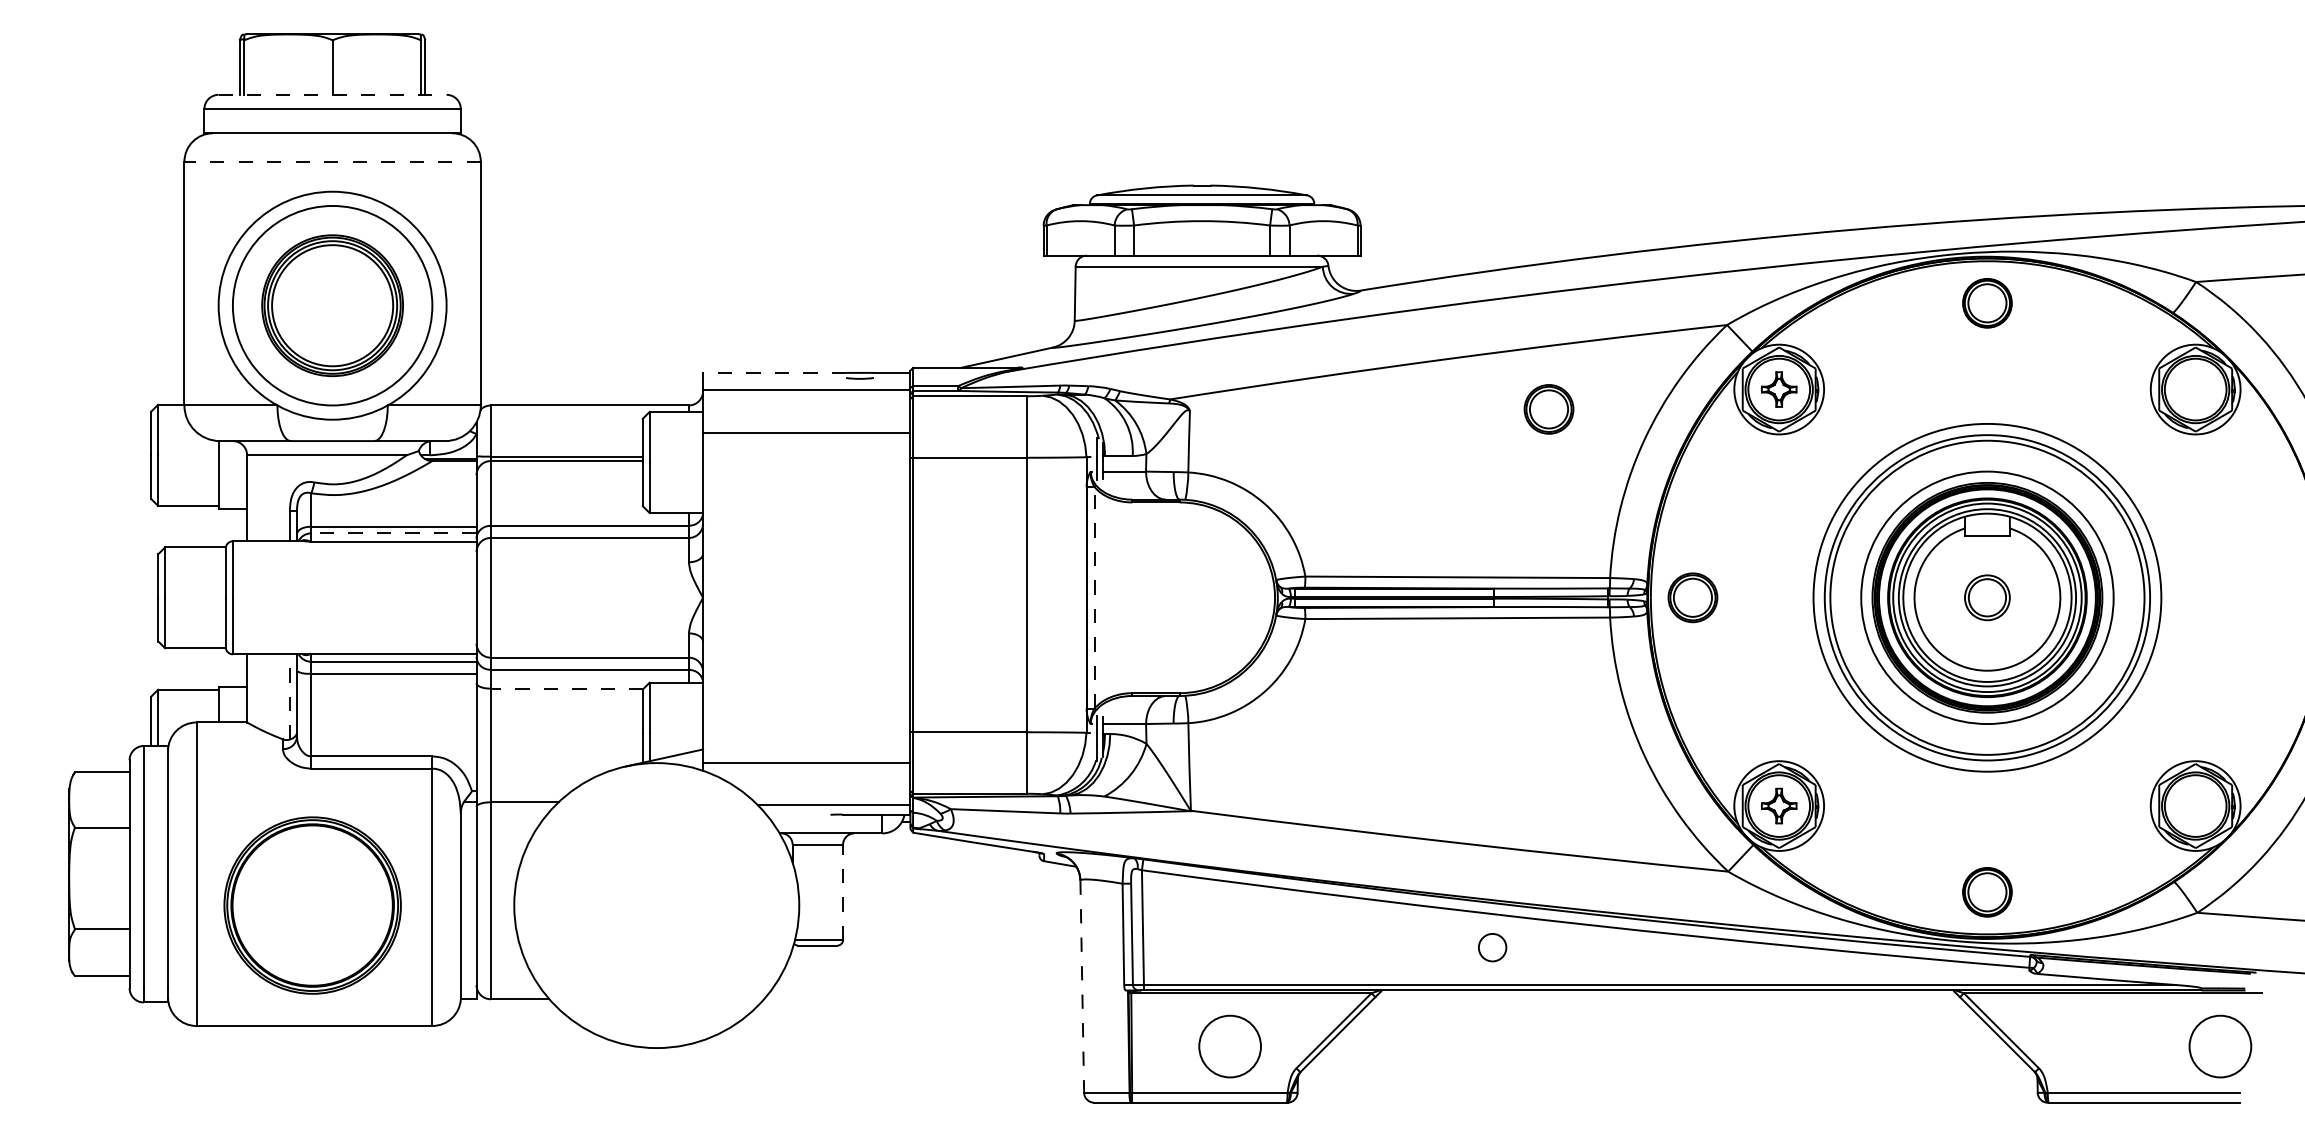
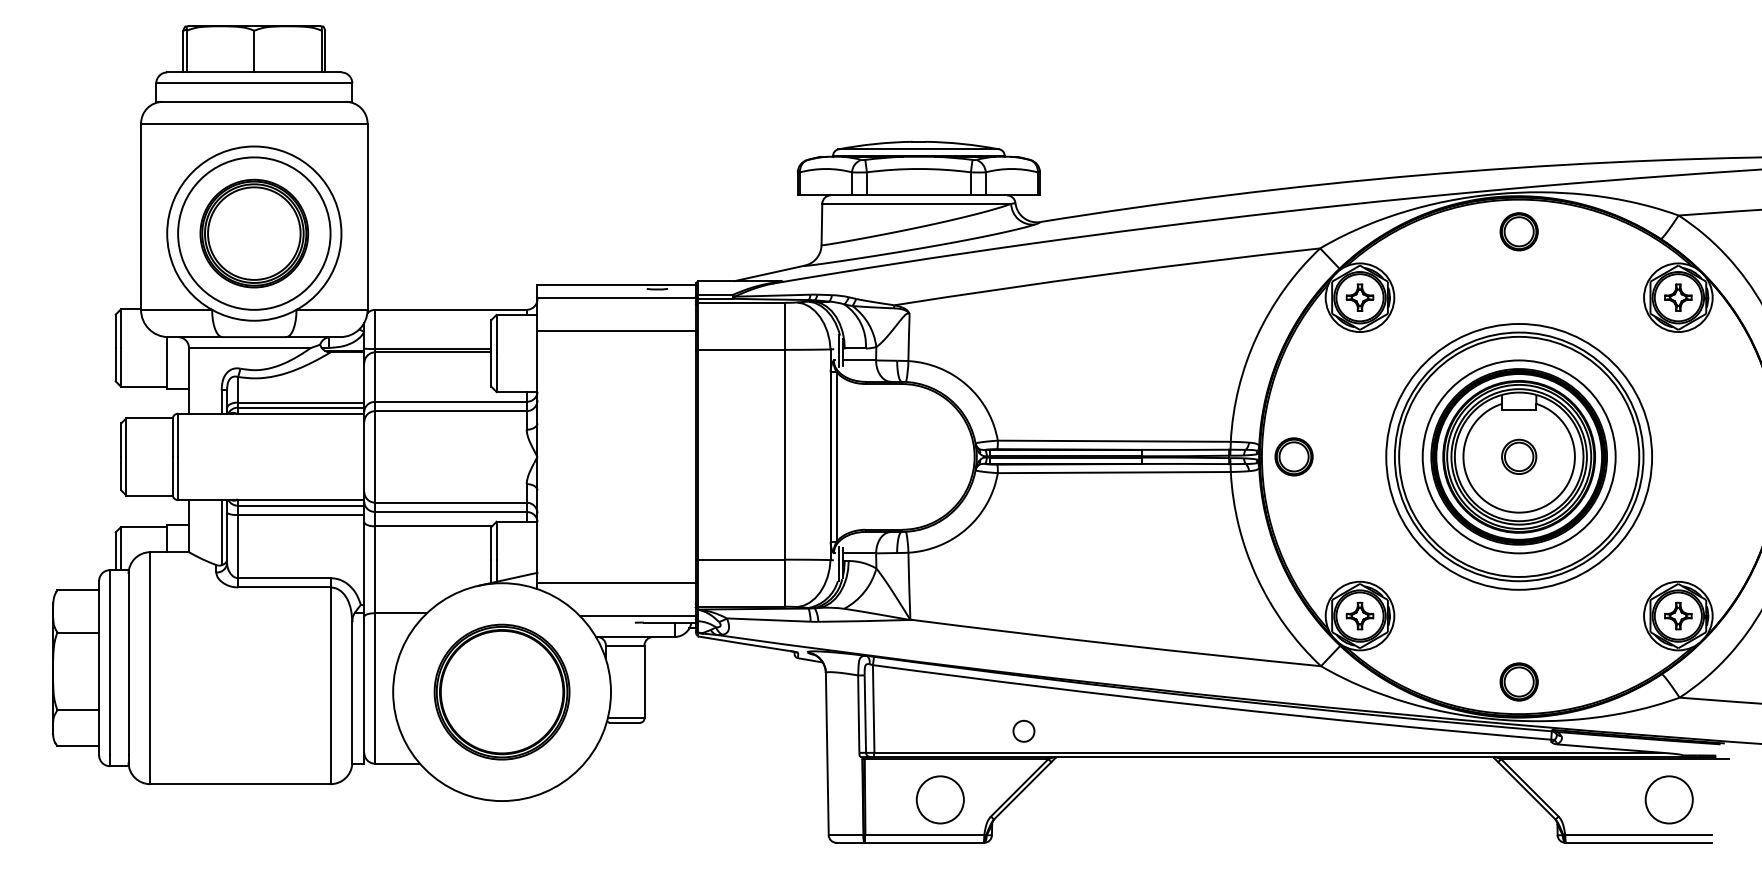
line: (332, 94) -> (254, 72), dashed -> solid
line: (331, 161) -> (253, 123), dashed -> solid
line: (775, 372) -> (592, 284), dashed -> solid
part: (2195, 389) -> (1678, 297), added
part: (1548, 408) -> (1183, 312), removed
line: (393, 533) -> (300, 407), dashed -> solid
line: (1094, 597) -> (836, 456), dashed -> solid
line: (567, 688) -> (433, 526), dashed -> solid
line: (289, 696) -> (221, 532), dashed -> solid
part: (2195, 805) -> (1678, 615), added
line: (843, 891) -> (644, 681), dashed -> solid
part: (311, 904) -> (501, 691), moved
circle: (1492, 946) -> (1023, 730), moved
line: (1082, 987) -> (827, 754), dashed -> solid
circle: (2219, 1046) -> (1668, 799), moved

